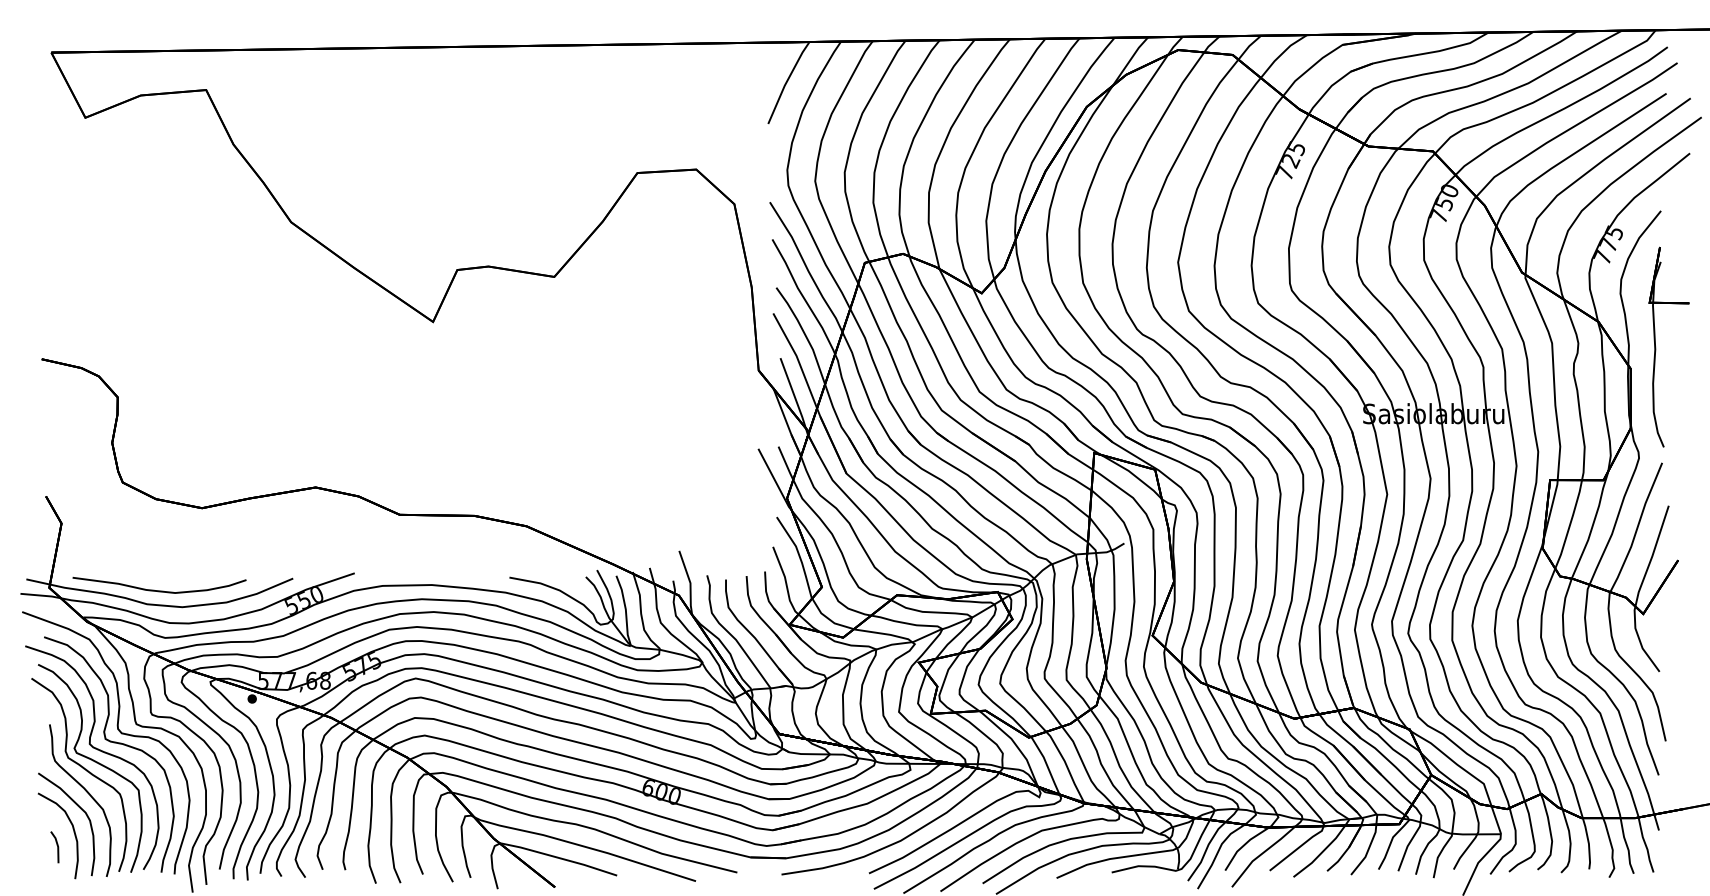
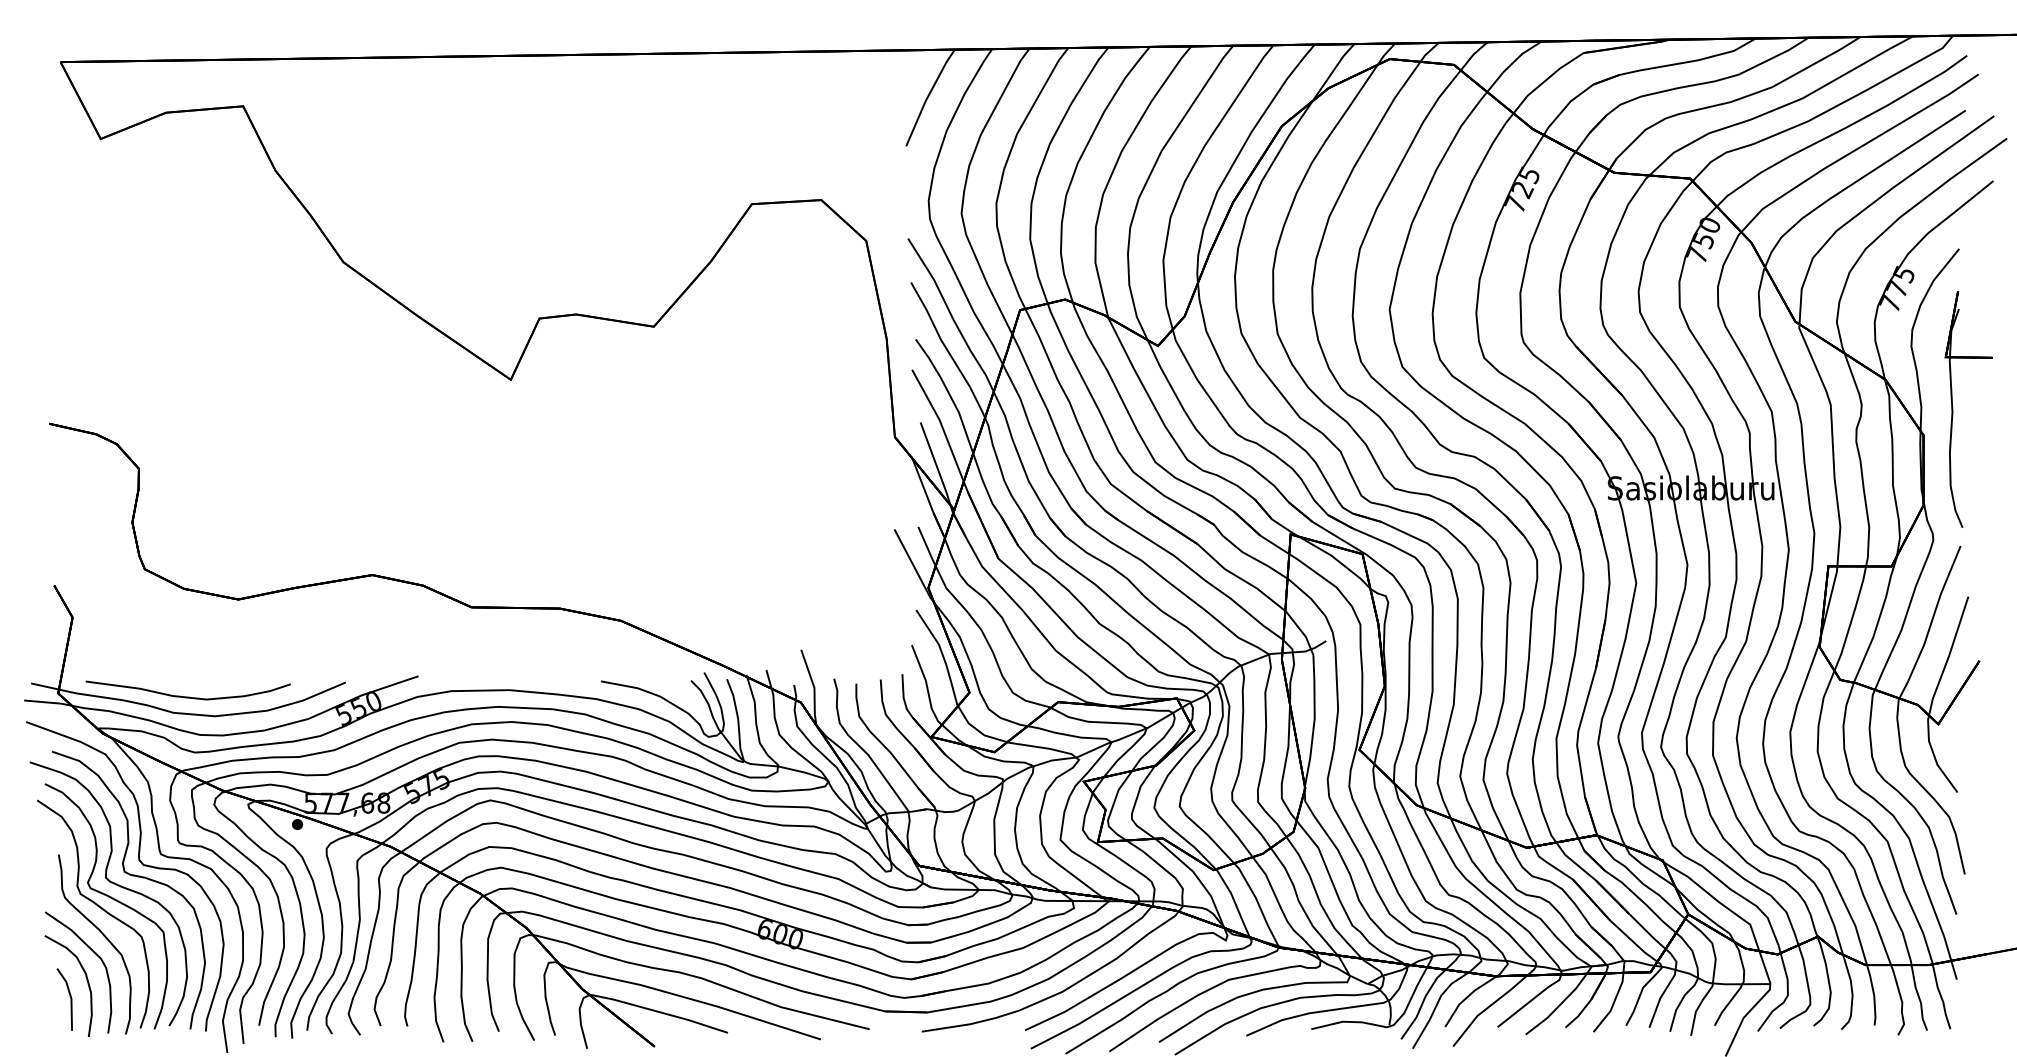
part: (54, 847) -> (64, 999), size x1.67

